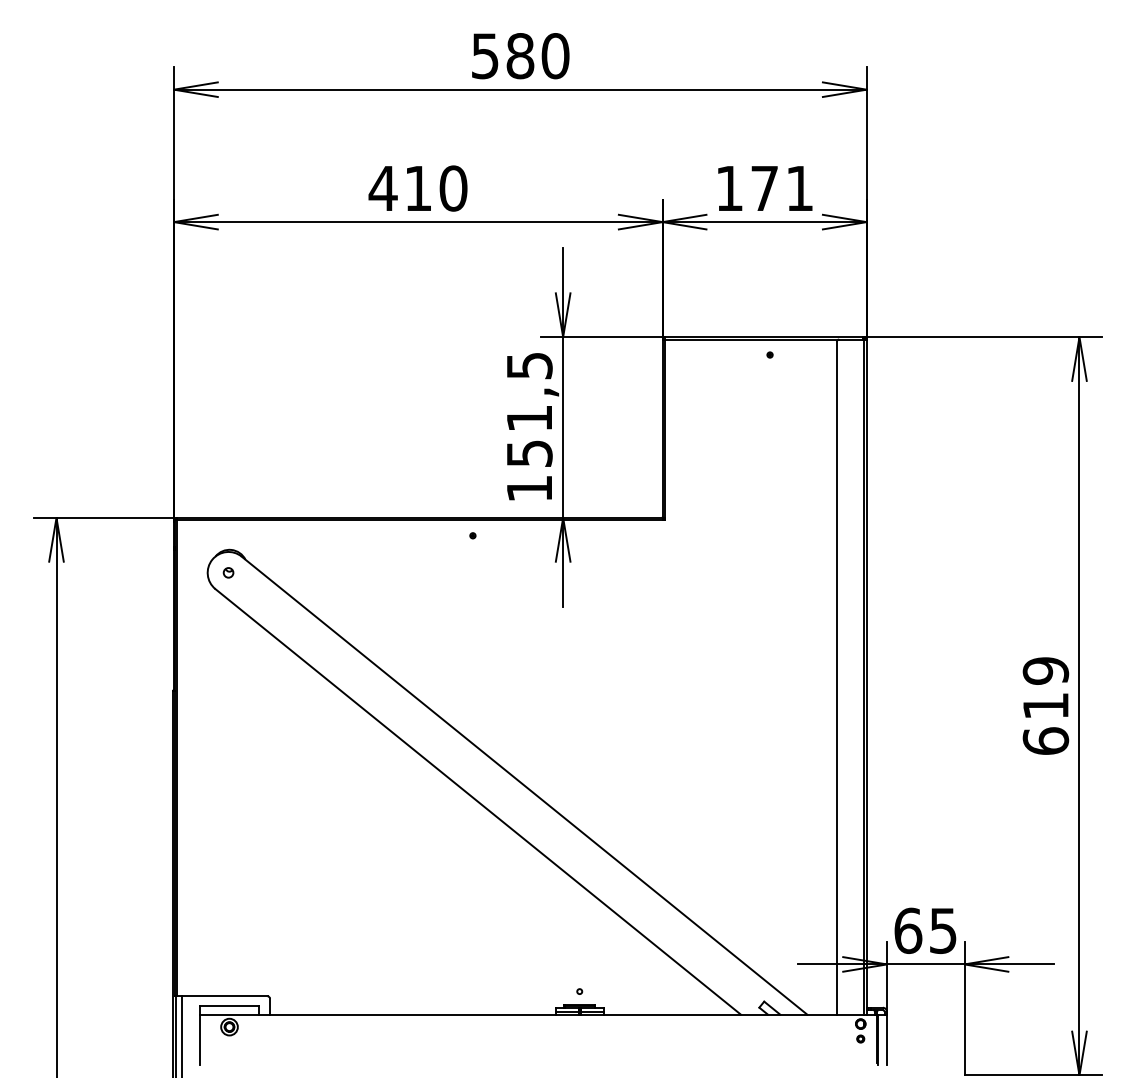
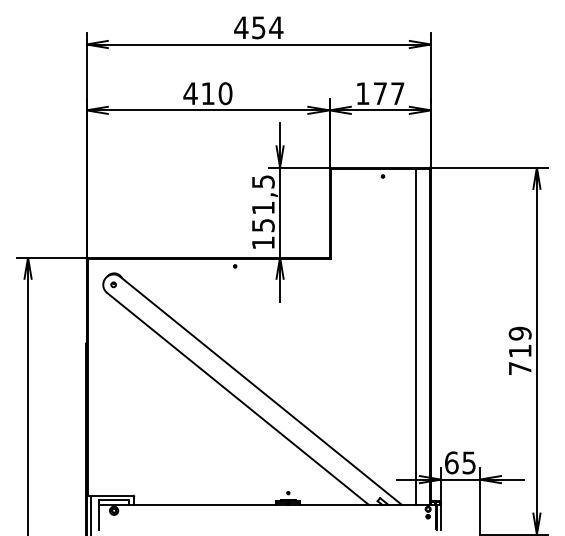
text: (519, 55) -> (258, 27), 580 -> 454
text: (799, 188) -> (397, 93), 171 -> 177
text: (1044, 741) -> (519, 368), 619 -> 719

